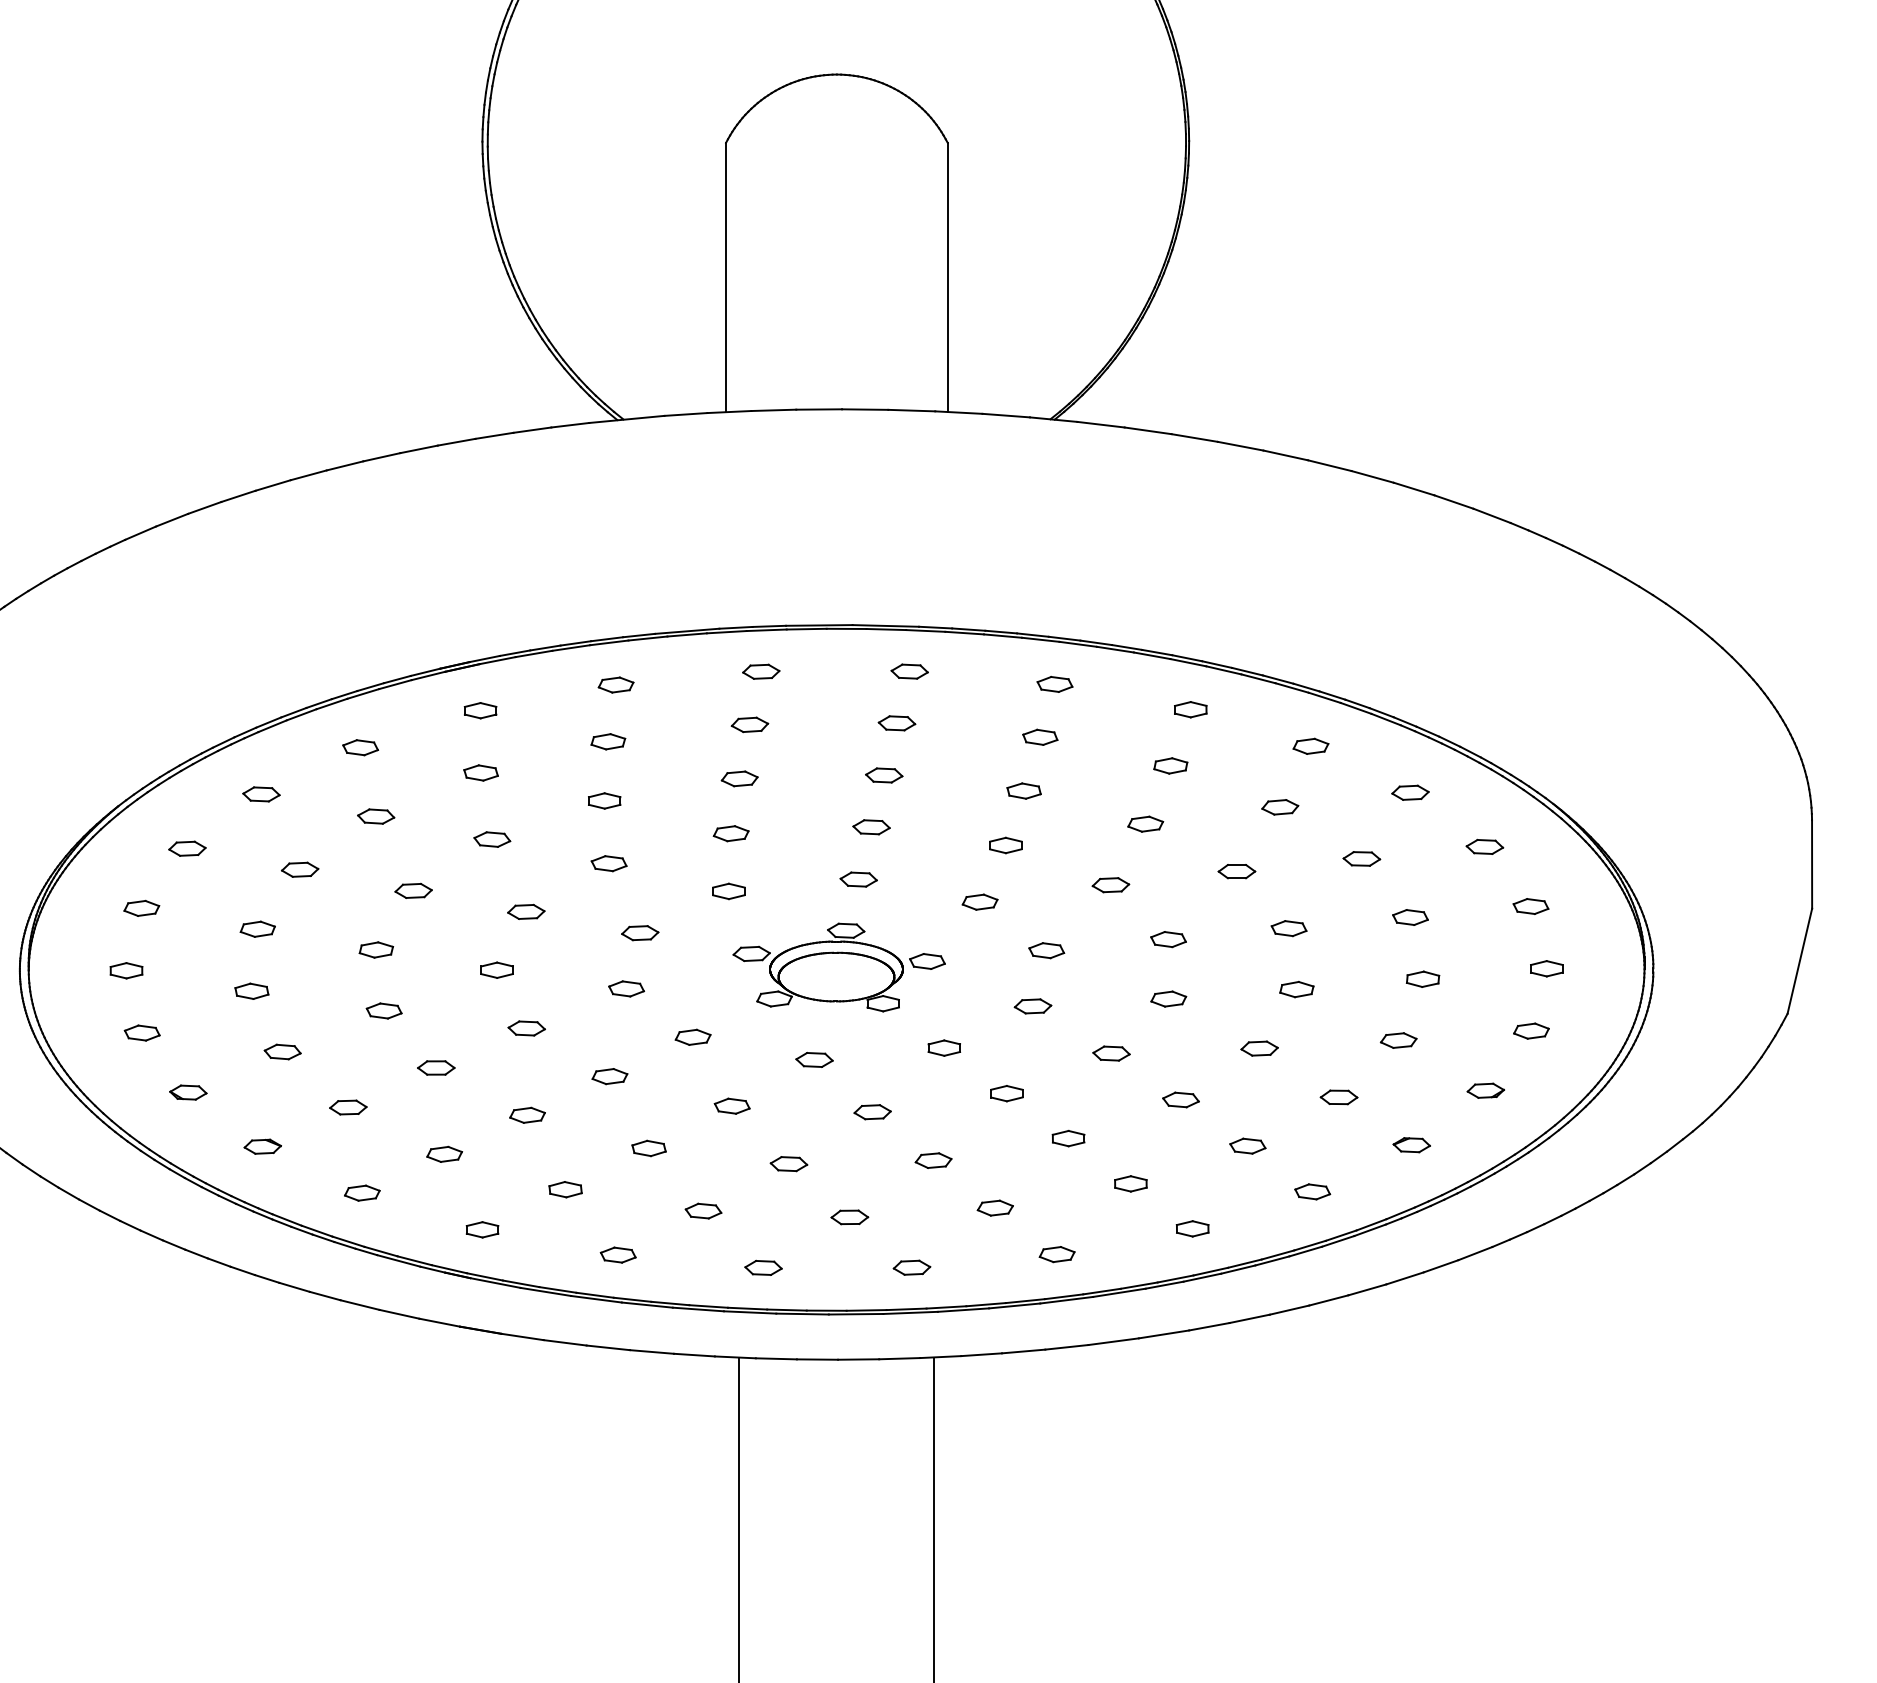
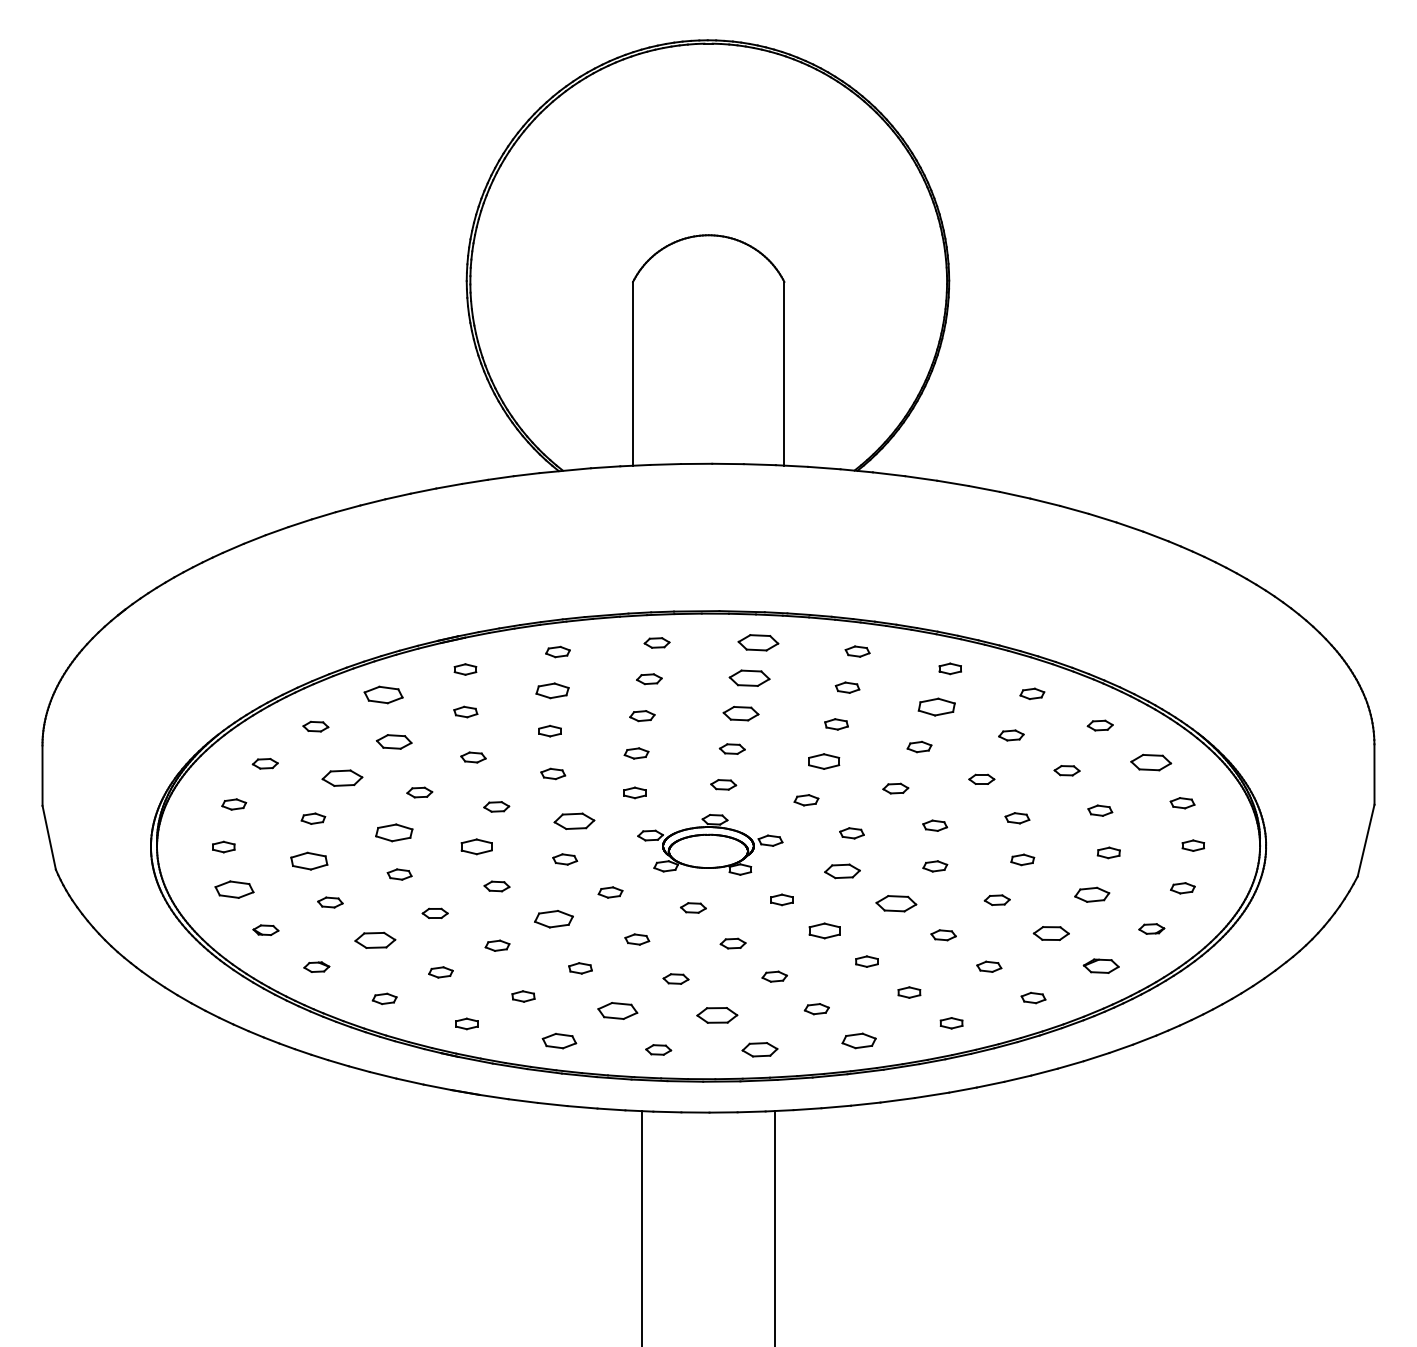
part: (909, 671) -> (758, 642), size x1.6
part: (896, 722) -> (749, 677), size x1.6
part: (608, 741) -> (552, 690), size x1.4
part: (360, 747) -> (383, 694), size x1.6
part: (1170, 766) -> (936, 707), size x1.6
part: (883, 775) -> (740, 713), size x1.4
part: (375, 816) -> (393, 741), size x1.4
part: (1005, 845) -> (823, 761), size x1.4
part: (1484, 846) -> (1150, 762), size x1.6
part: (298, 868) -> (341, 777), size x1.6
part: (640, 933) -> (574, 821), size x1.6
part: (376, 949) -> (394, 832), size x1.6
part: (496, 969) -> (476, 846), size x1.4
part: (252, 990) -> (309, 860), size x1.6
part: (1032, 1006) -> (842, 871), size x1.4
part: (142, 1032) -> (234, 889), size x1.6
part: (1399, 1040) -> (1092, 894), size x1.4
part: (1110, 1053) -> (895, 903), size x1.6
part: (609, 1076) -> (553, 919), size x1.6
part: (1006, 1092) -> (824, 930), size x1.4
part: (1338, 1097) -> (1051, 933), size x1.4
part: (347, 1107) -> (374, 940), size x1.6
part: (1410, 1144) -> (1100, 965), size x1.4
part: (703, 1211) -> (617, 1011), size x1.6
part: (849, 1217) -> (717, 1015), size x1.6
part: (1056, 1254) -> (858, 1040), size x1.4
part: (618, 1255) -> (559, 1041), size x1.4
part: (911, 1267) -> (759, 1049), size x1.4

